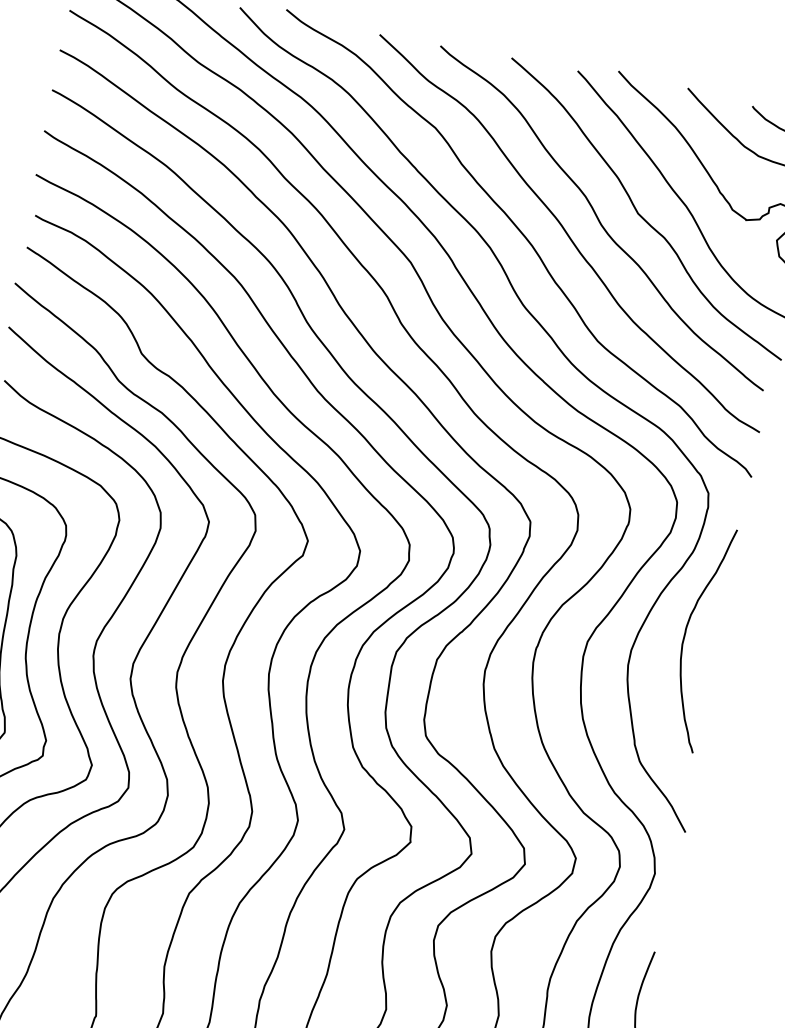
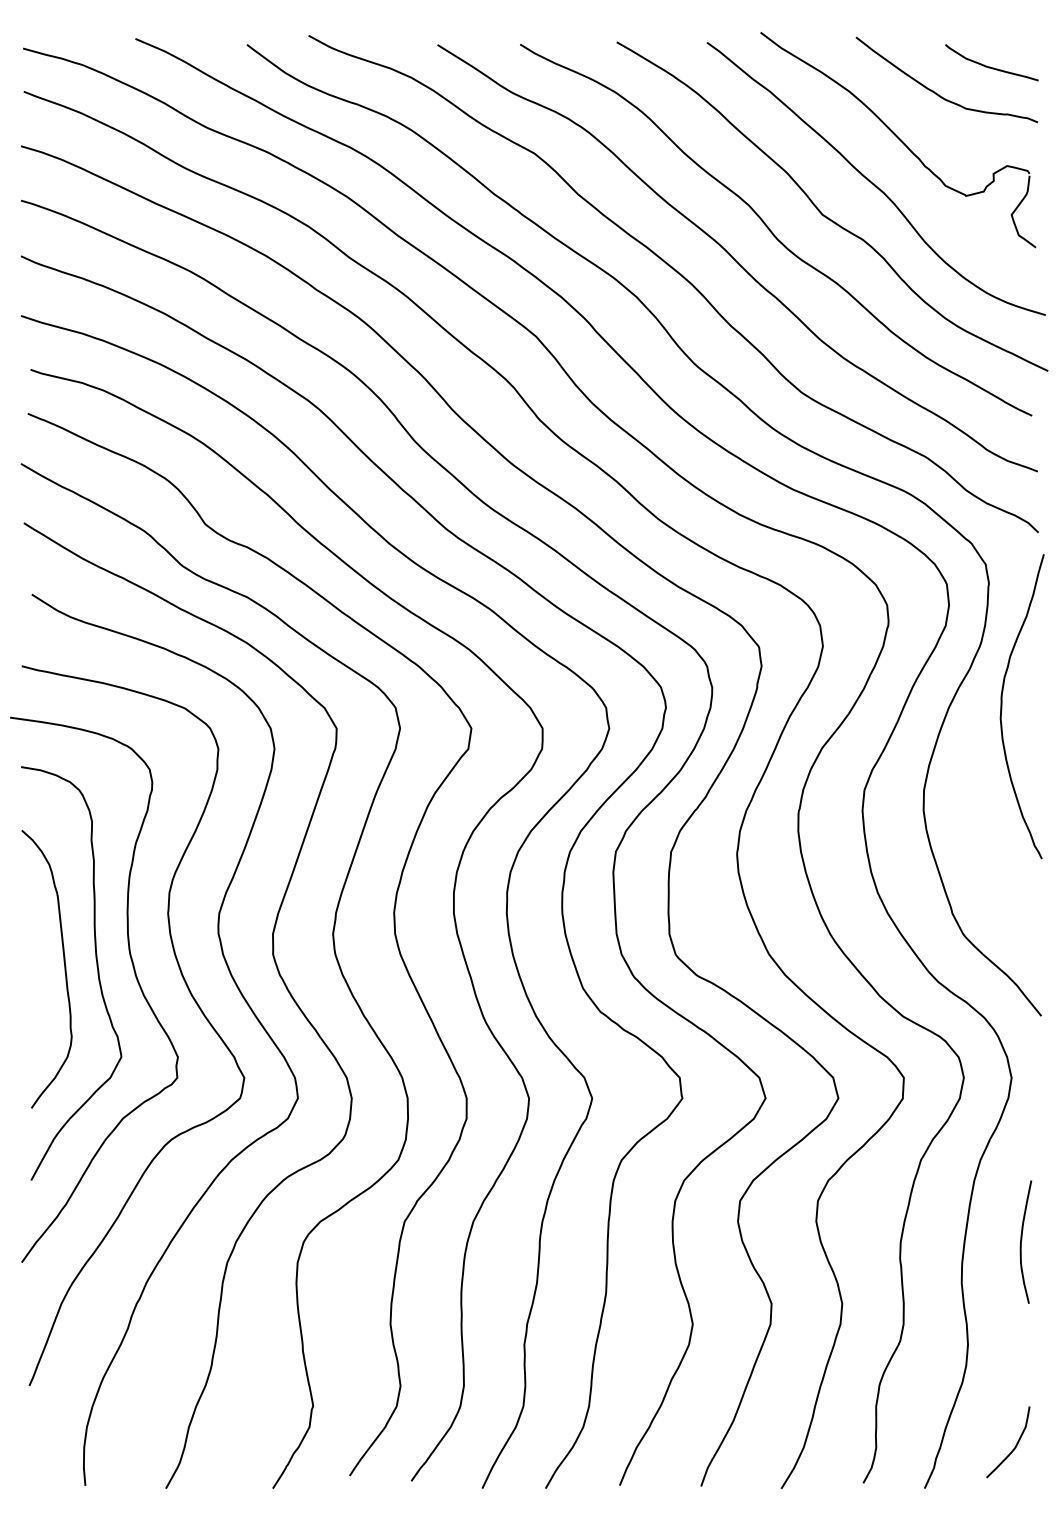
curve: (685, 635) -> (1002, 706), moved

